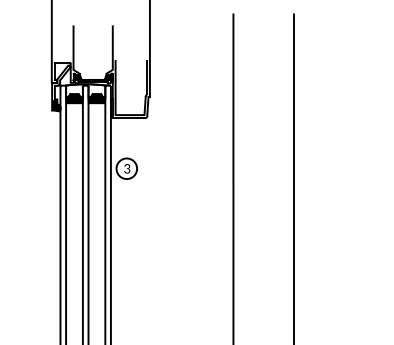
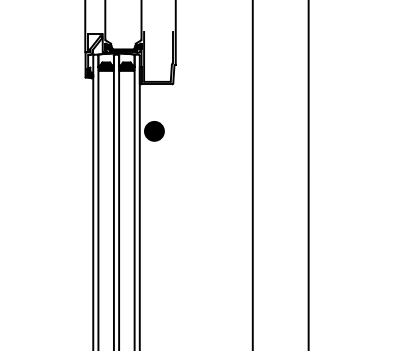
fill: (125, 167) -> (153, 130), added

